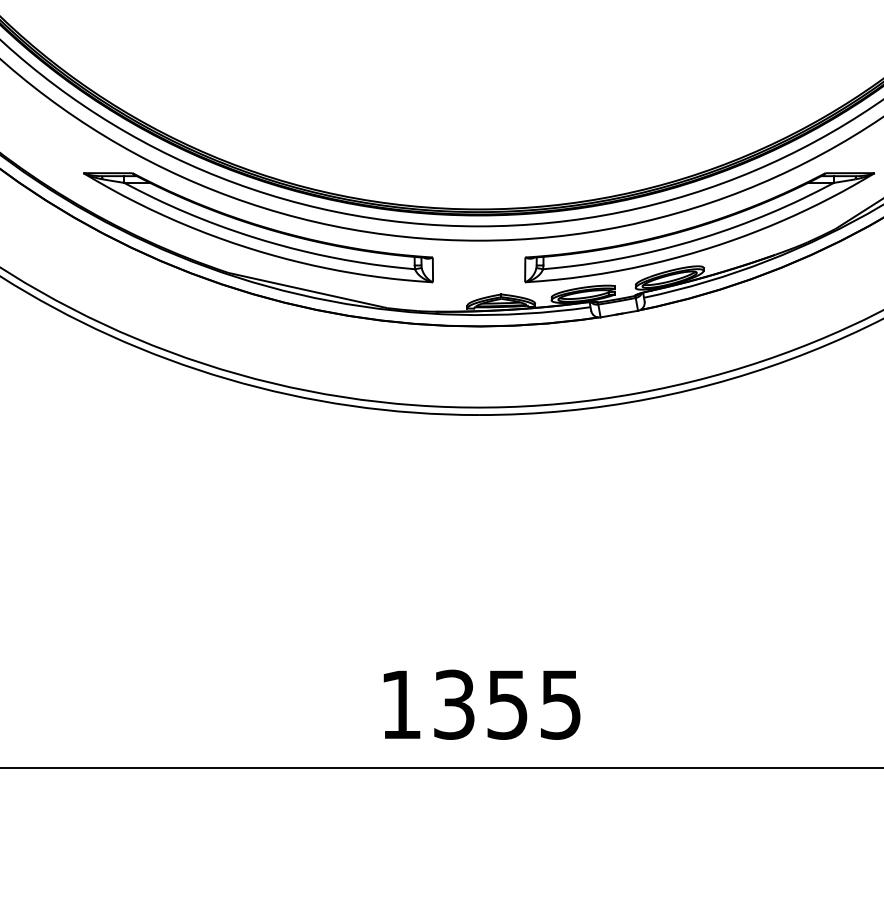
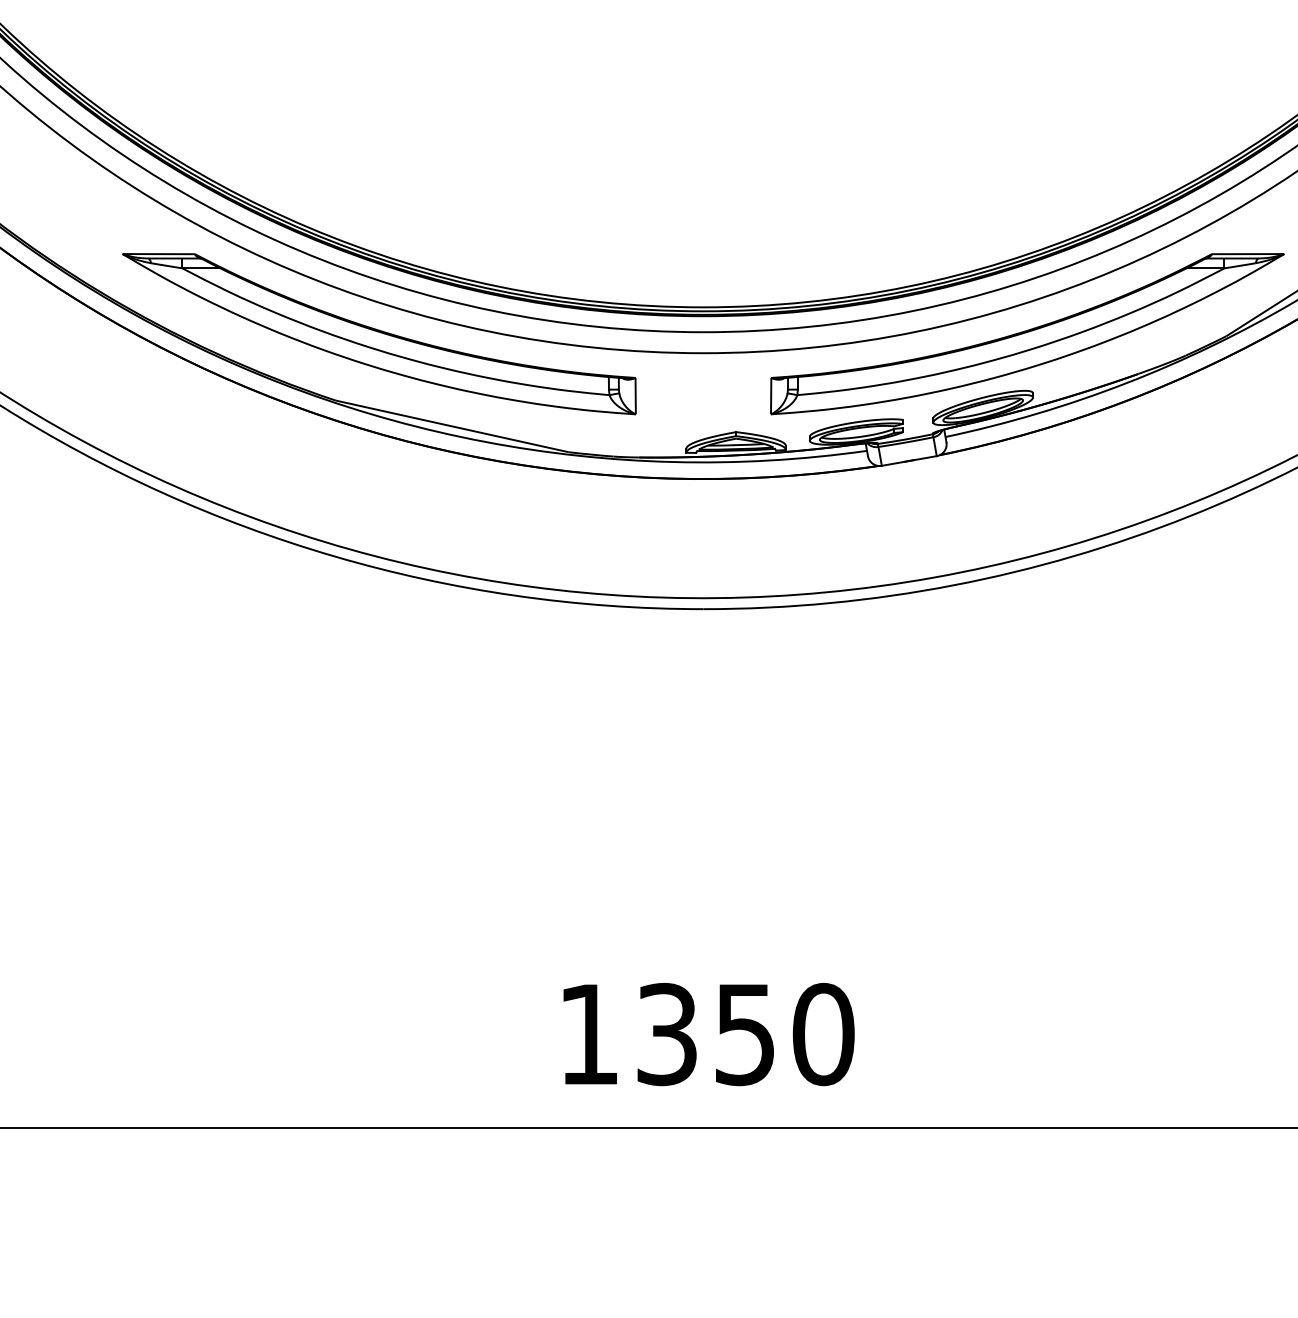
text: (561, 704) -> (824, 1034), 1355 -> 1350

